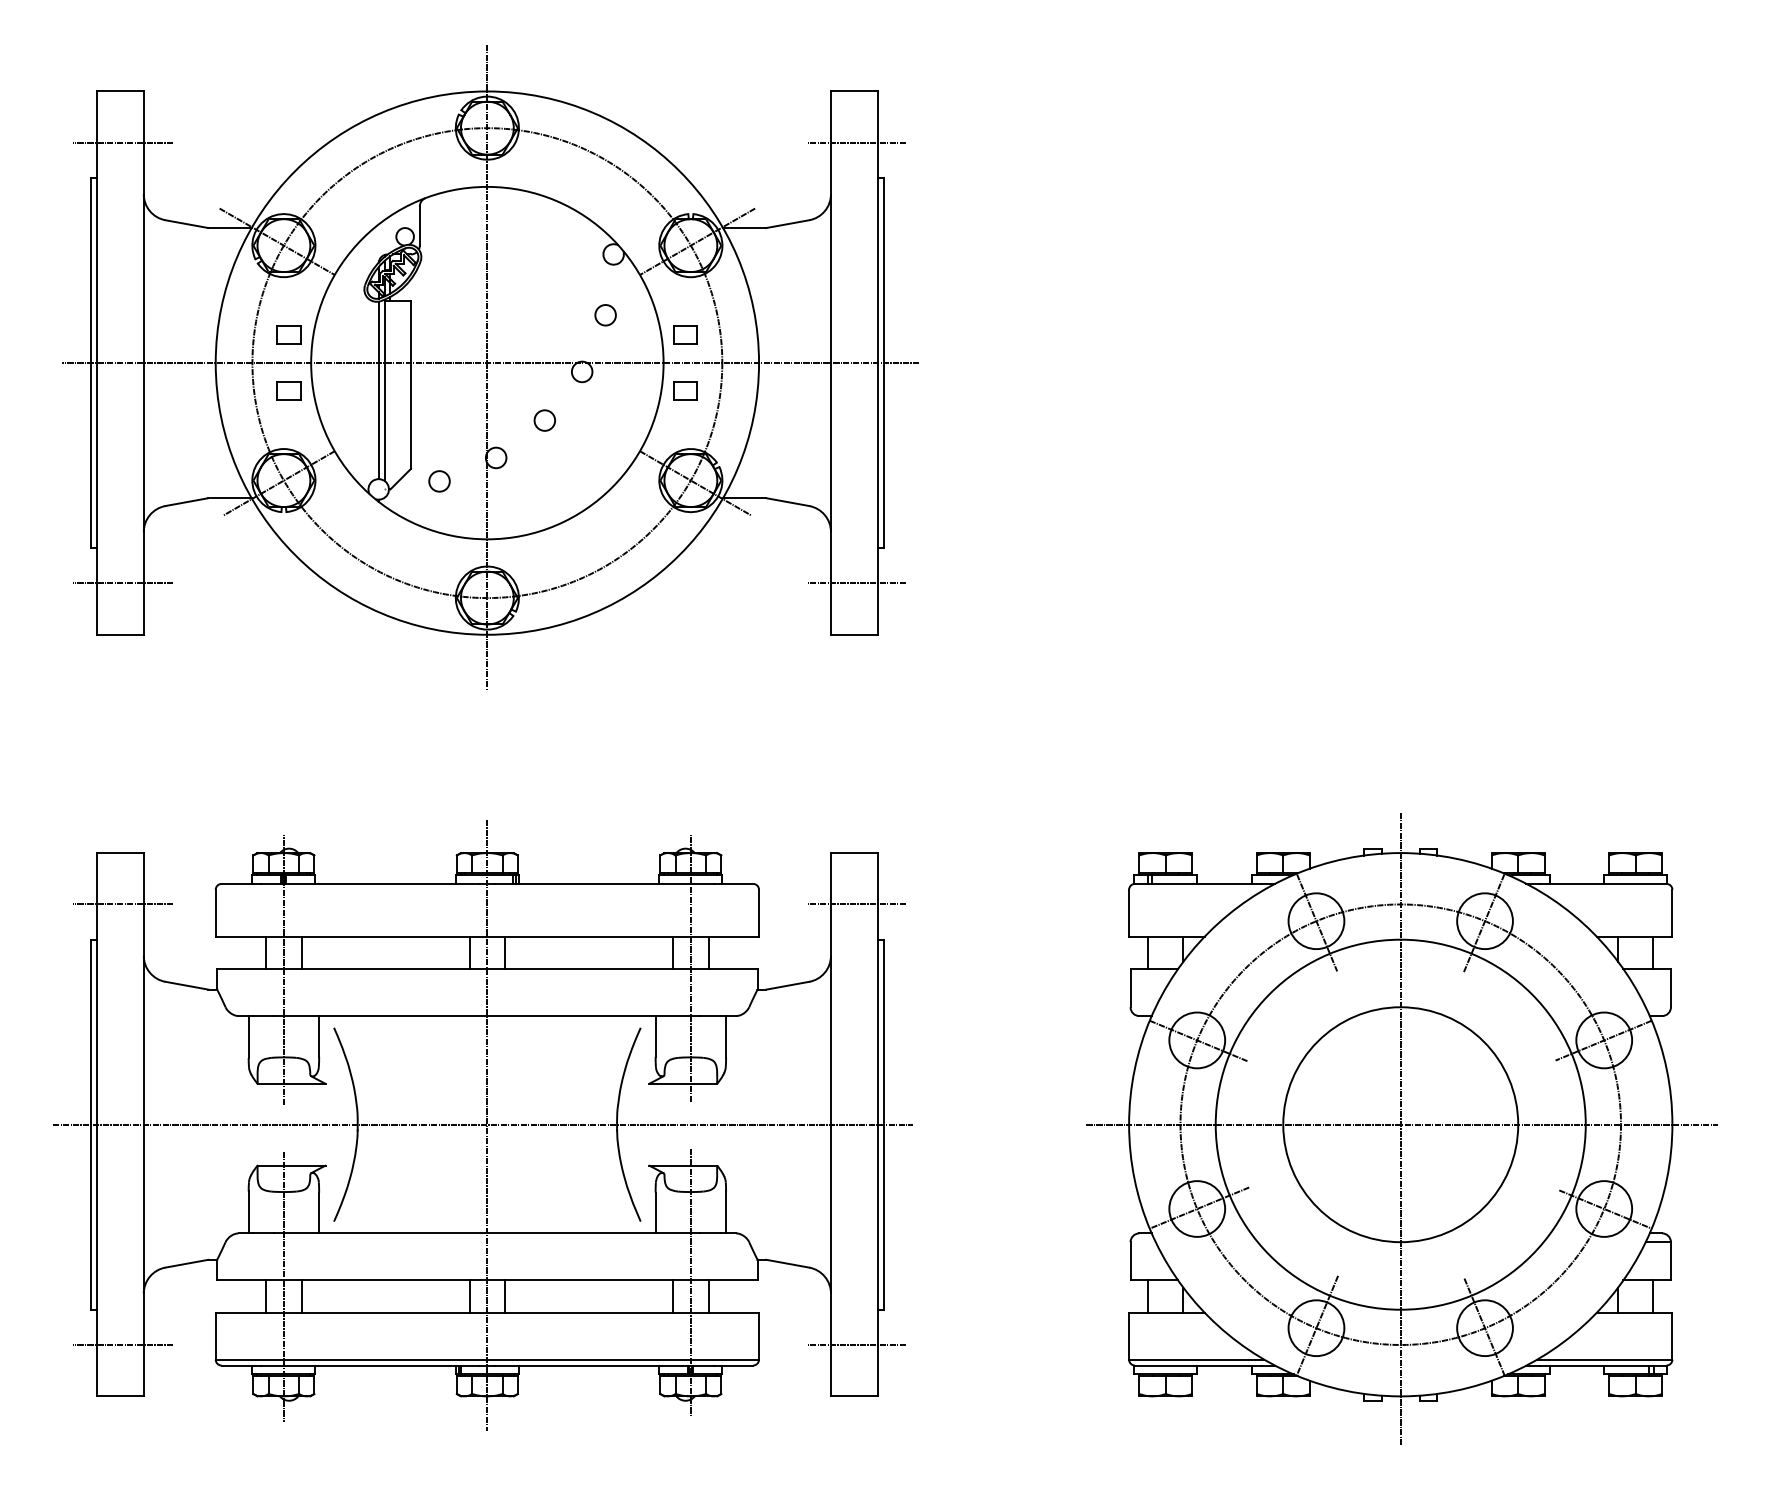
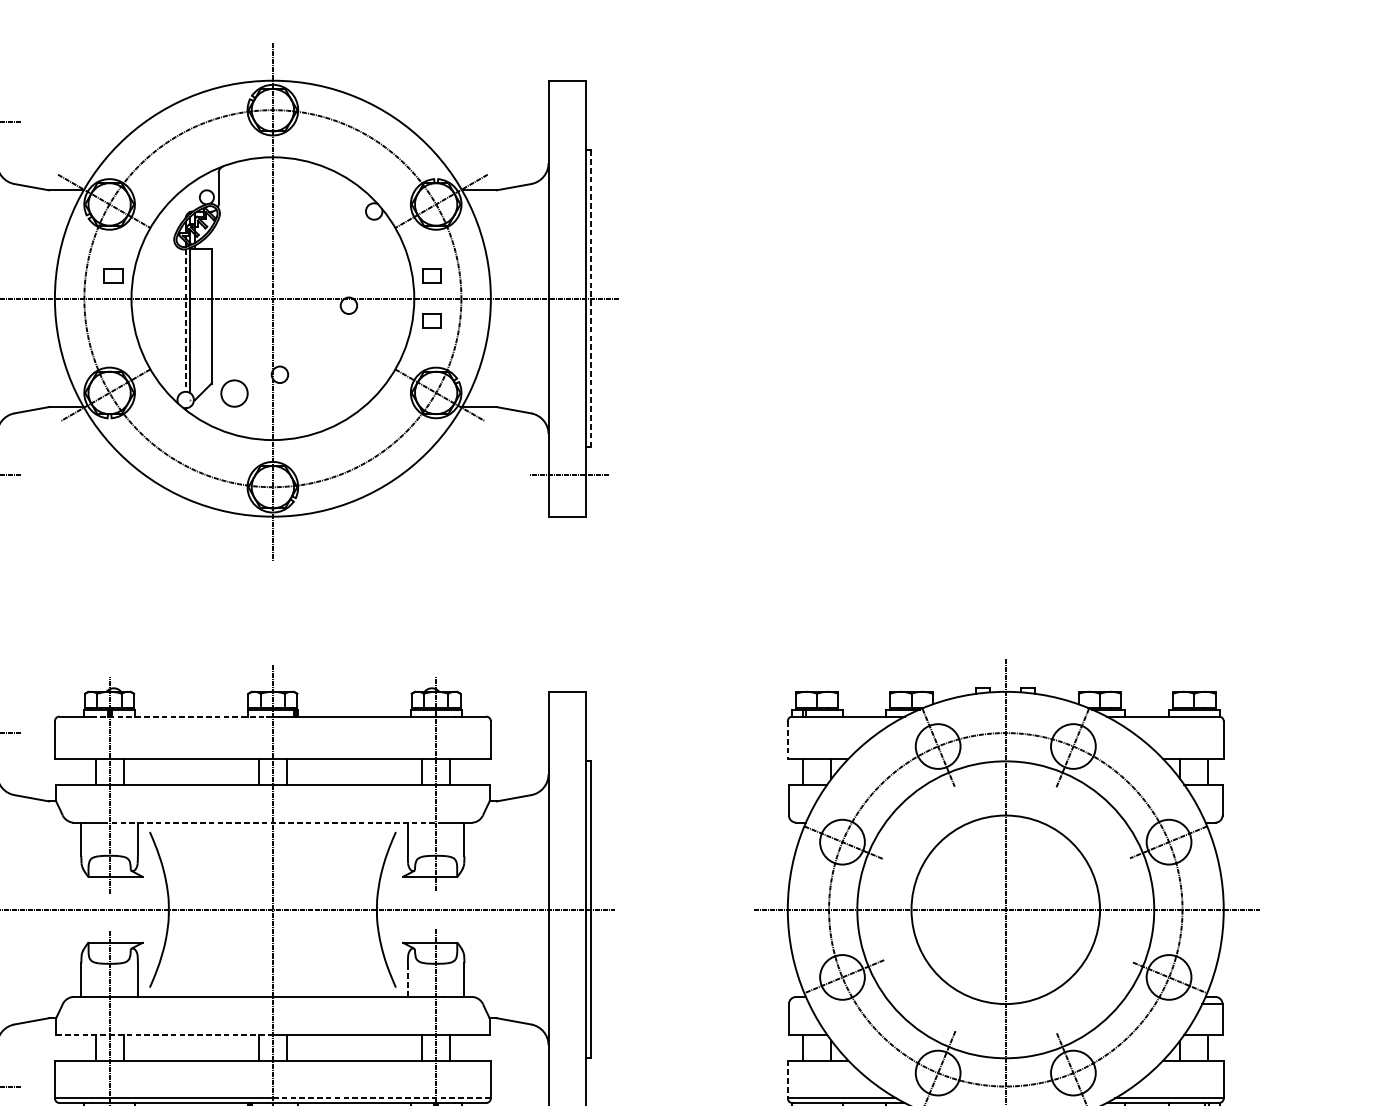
line: (856, 142) -> (569, 121), removed
circle: (605, 315) -> (367, 260), removed
line: (883, 362) -> (590, 298), solid -> dashed
part: (288, 390) -> (113, 320), removed
line: (378, 390) -> (185, 320), solid -> dashed
circle: (544, 420) -> (318, 344), removed
circle: (439, 481) -> (234, 393), size x1.6
line: (370, 883) -> (179, 716), solid -> dashed
line: (856, 904) -> (569, 733), removed
line: (1129, 913) -> (788, 740), solid -> dashed
line: (486, 1016) -> (272, 822), solid -> dashed
line: (655, 1213) -> (407, 981), solid -> dashed
line: (352, 1280) -> (164, 1034), solid -> dashed
line: (1129, 1336) -> (788, 1079), solid -> dashed
line: (856, 1344) -> (569, 1086), removed
line: (623, 1359) -> (382, 1098), solid -> dashed

